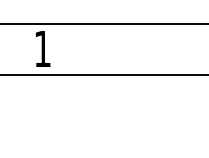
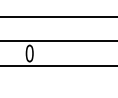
text: (42, 48) -> (29, 53), 1 -> 0

